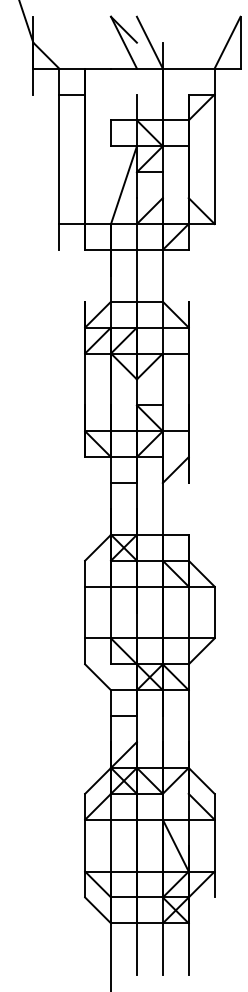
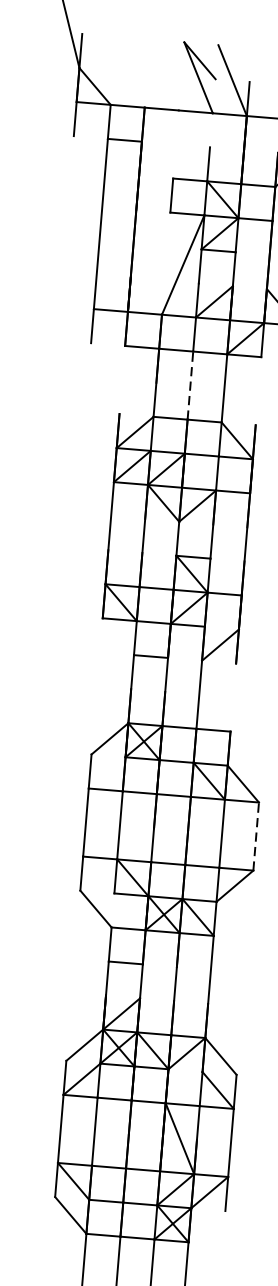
line: (136, 275) -> (189, 385), solid -> dashed
line: (214, 612) -> (255, 836), solid -> dashed

